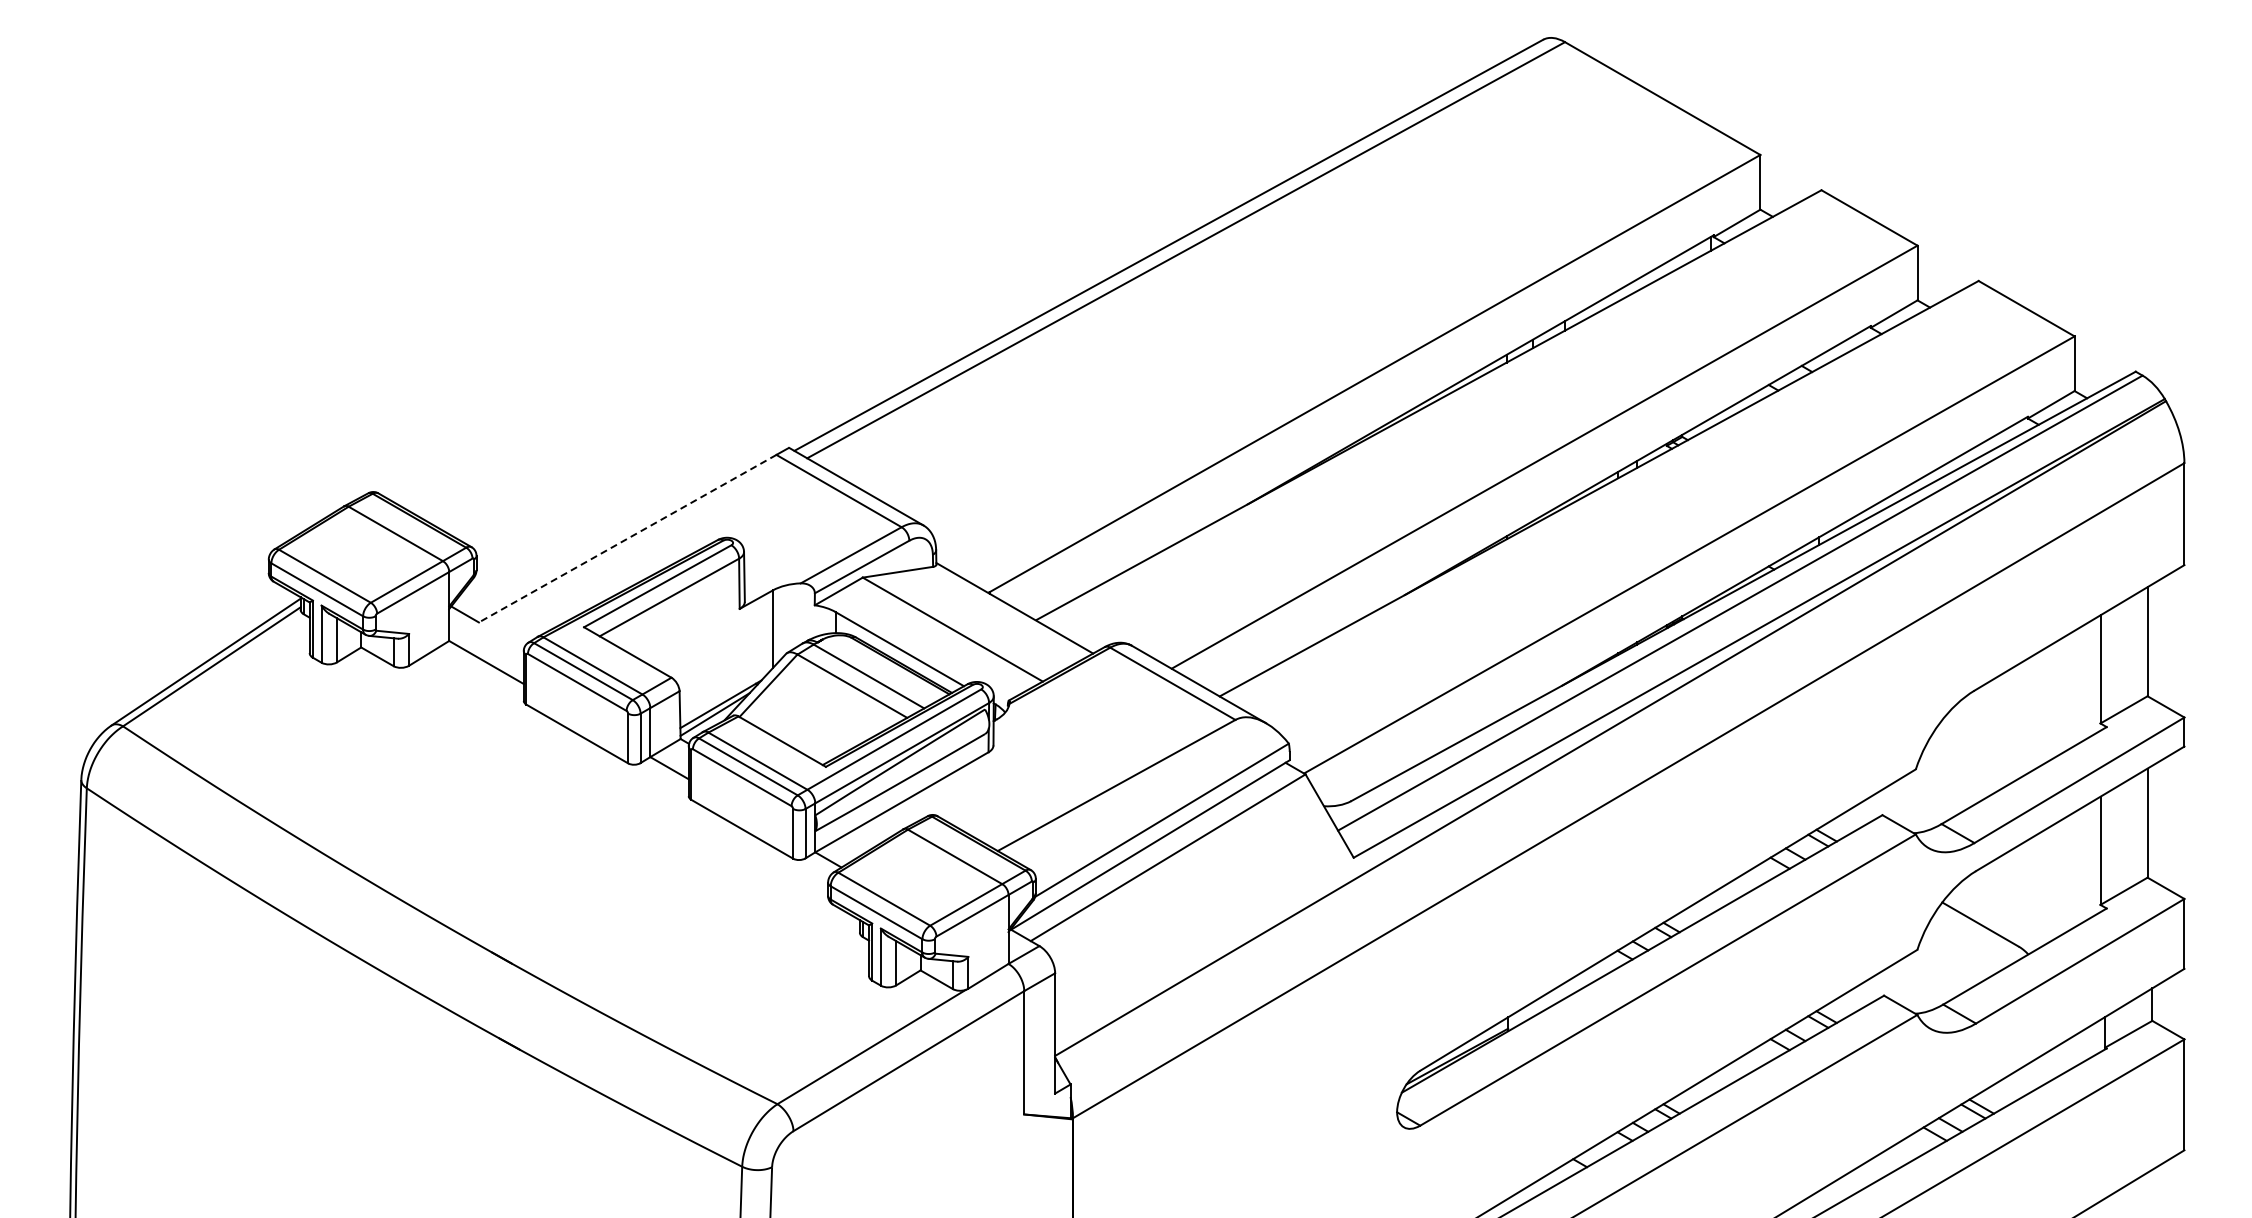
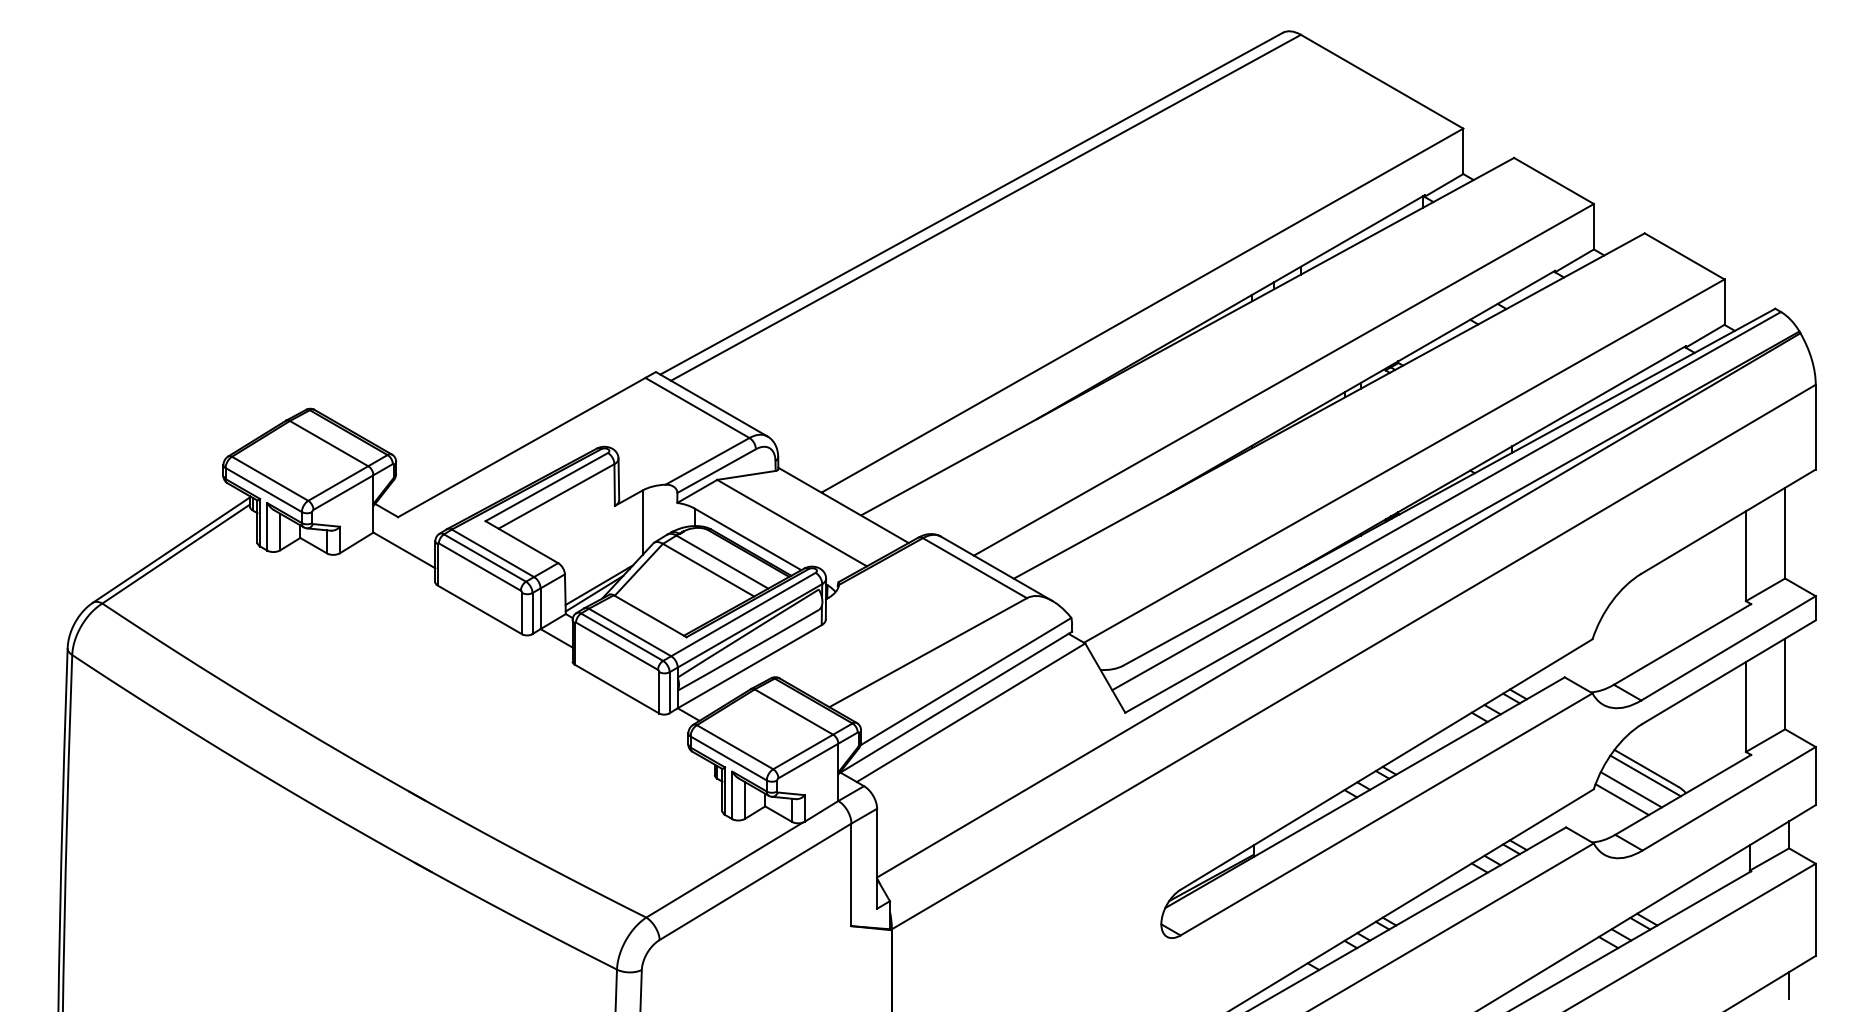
line: (627, 538) -> (521, 447), dashed -> solid
line: (1979, 933) -> (1645, 775), added
line: (1962, 950) -> (1631, 789), added
line: (1951, 961) -> (1622, 798), added
line: (2152, 1185) -> (1789, 985), added

